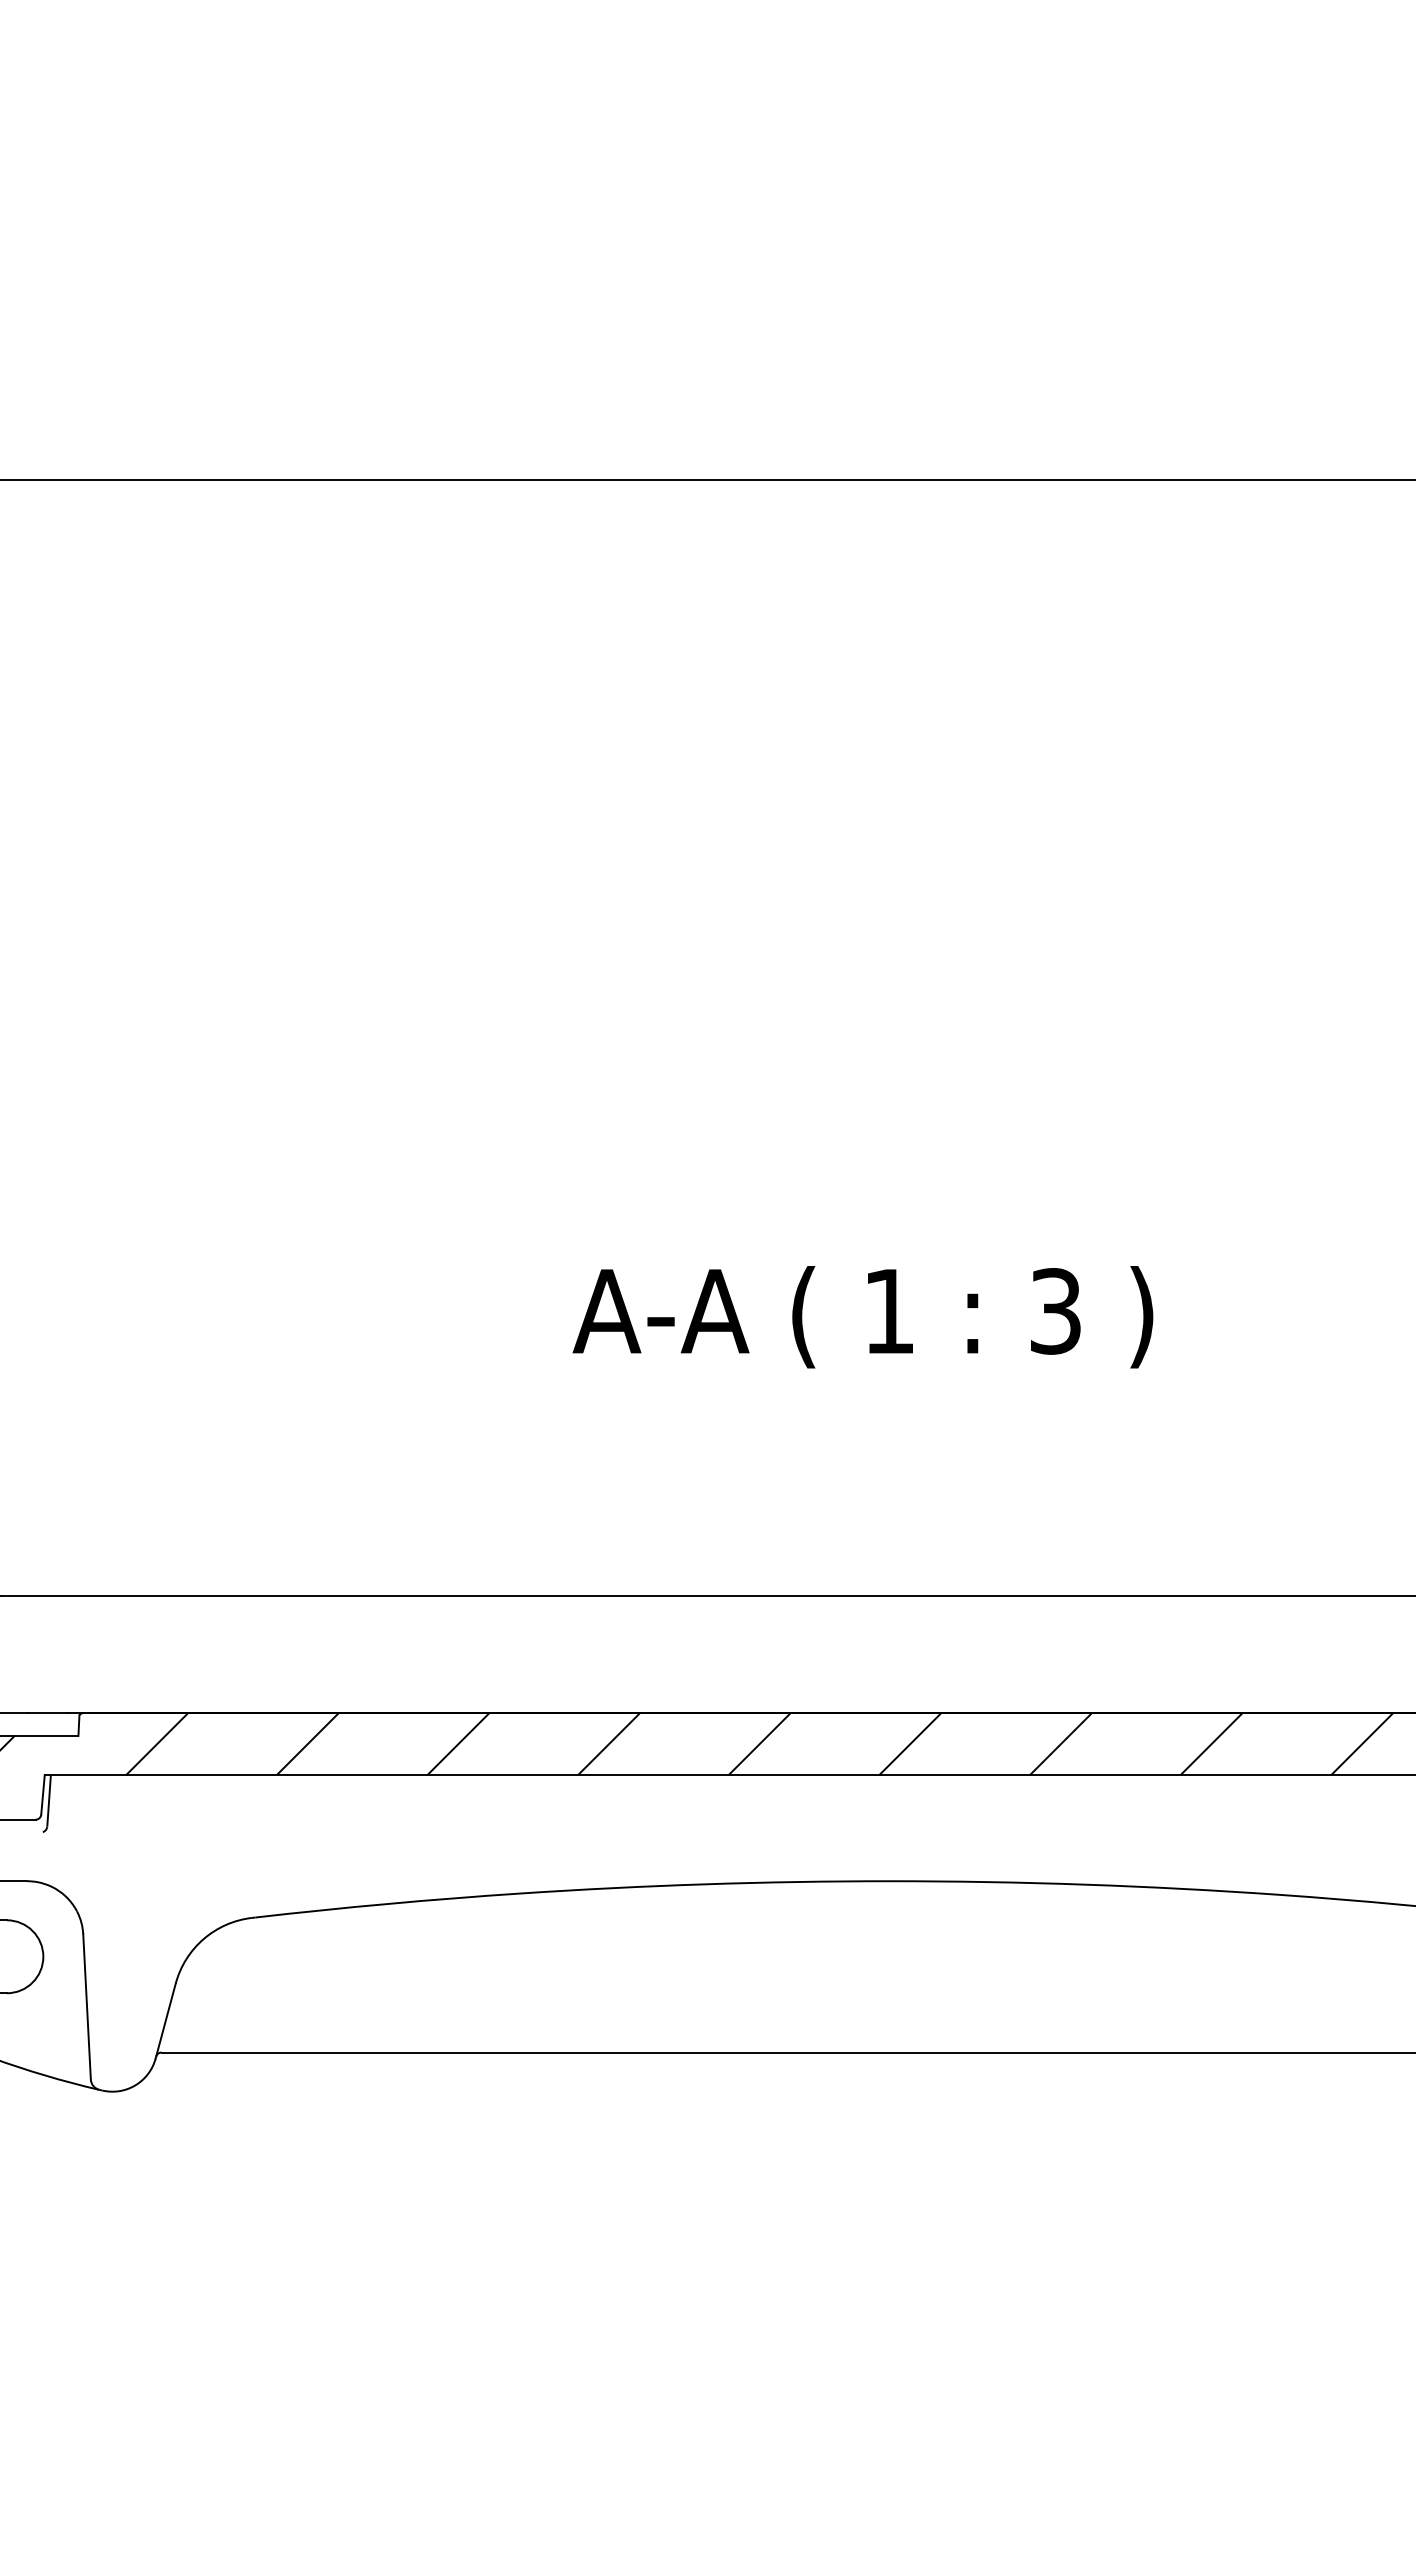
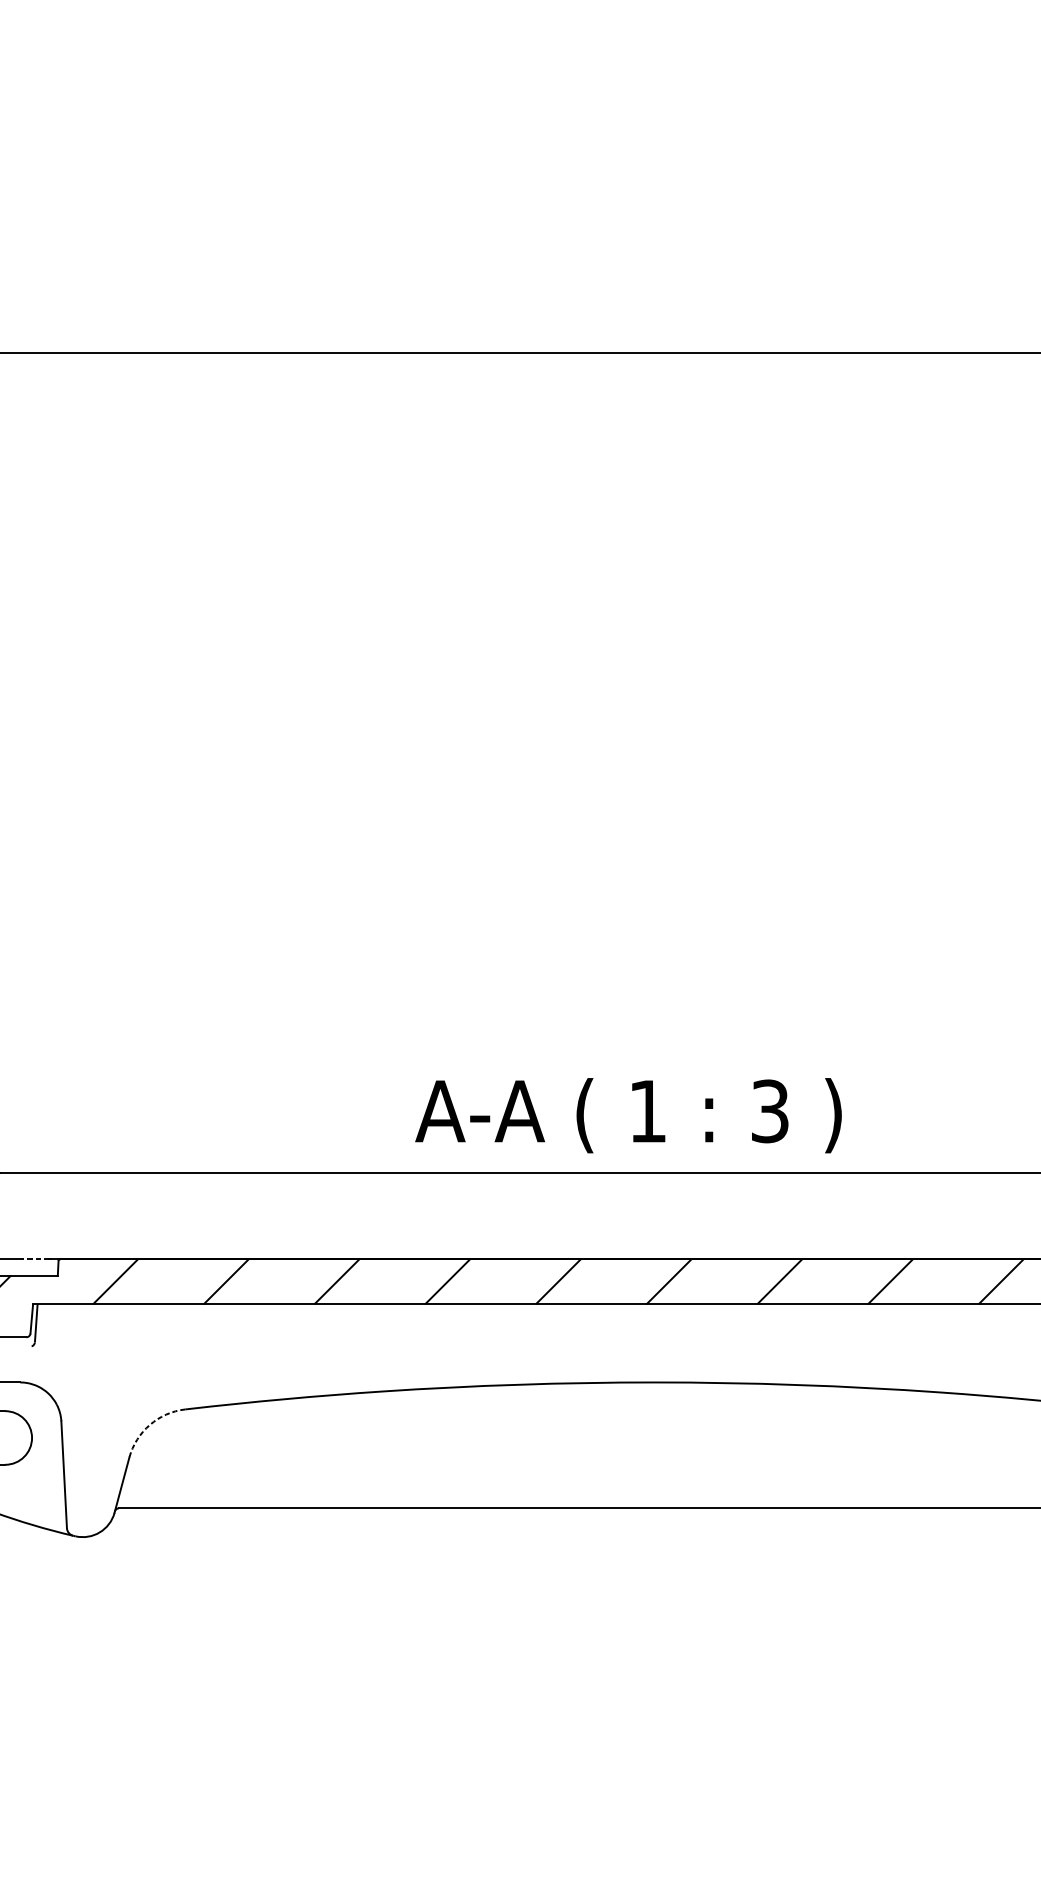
text: (862, 1317) -> (628, 1115), moved
line: (46, 1713) -> (34, 1259), solid -> dashed
arc: (203, 1939) -> (149, 1425), solid -> dashed

